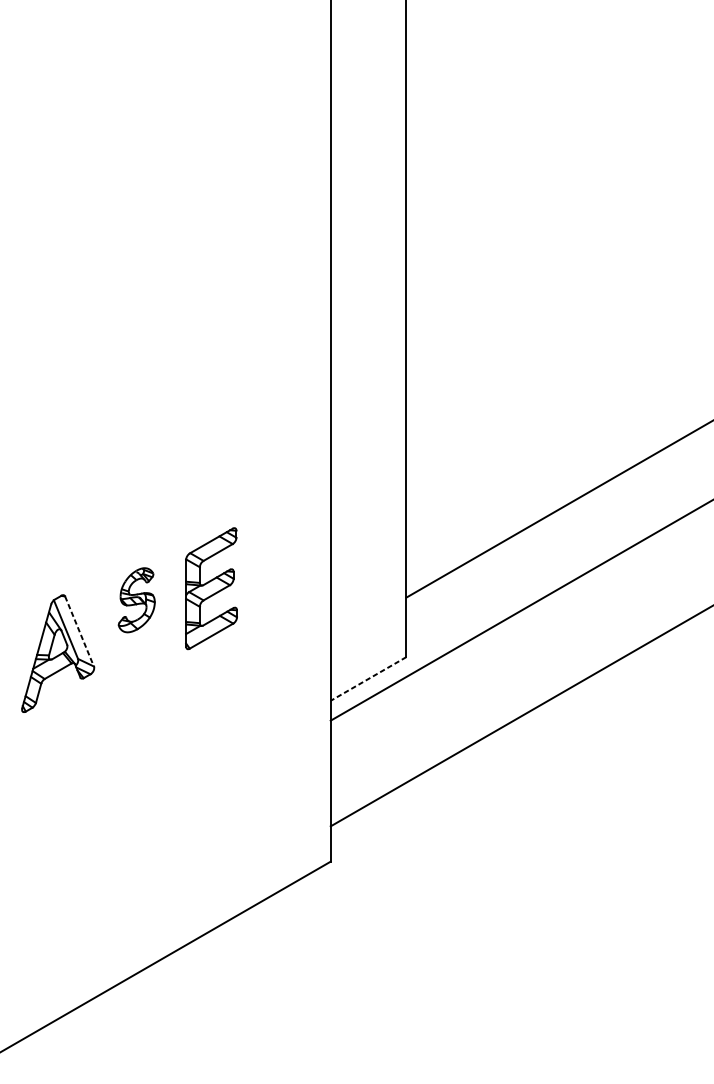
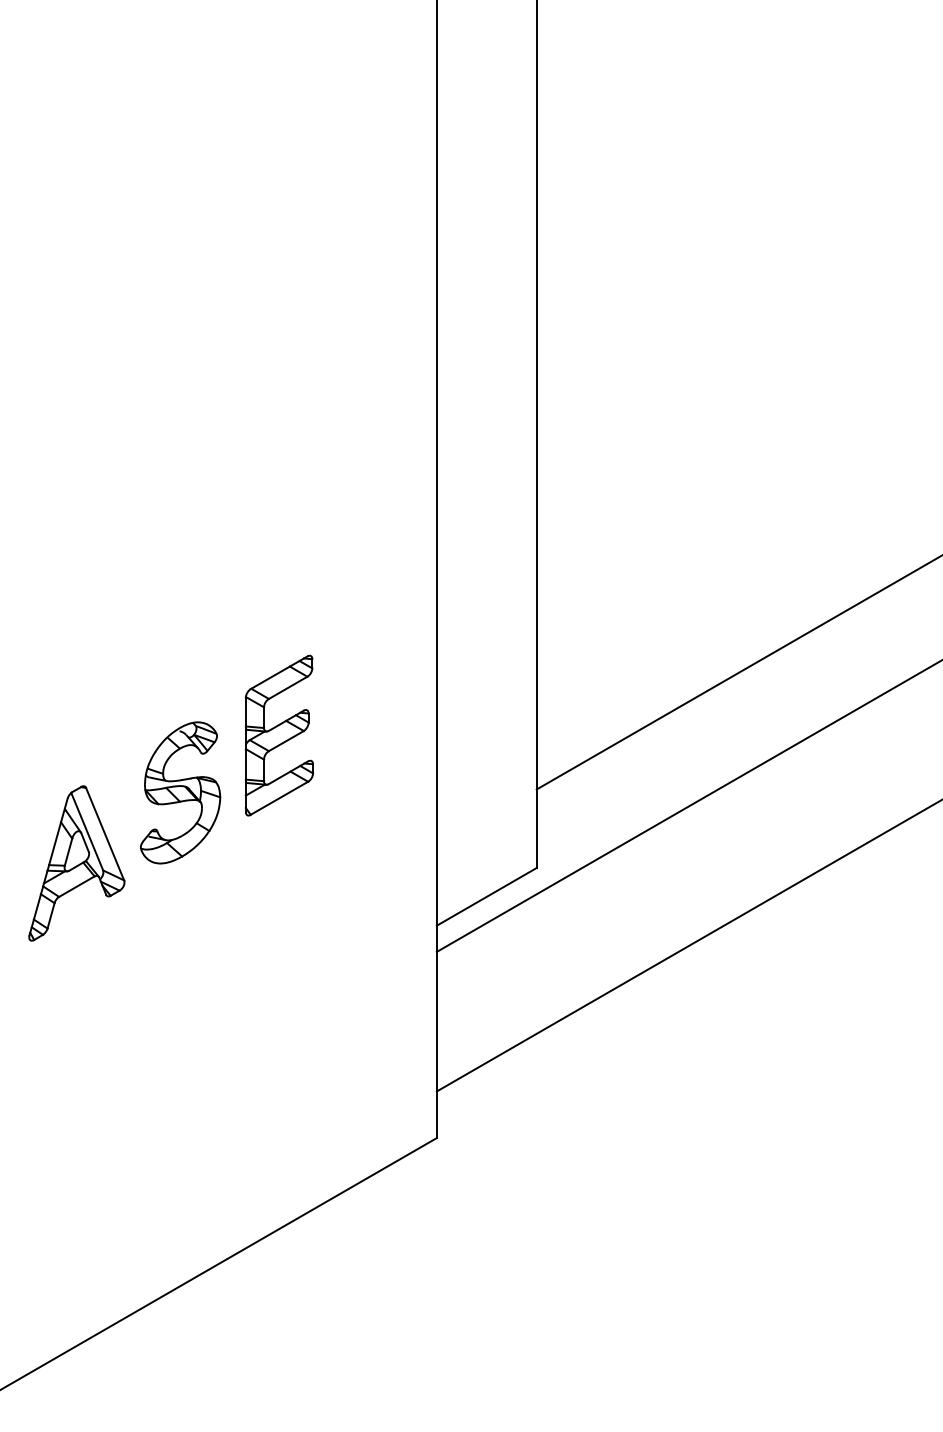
part: (210, 588) -> (278, 735), moved
part: (136, 599) -> (180, 792), size x1.67
line: (79, 631) -> (105, 834), dashed -> solid
line: (368, 678) -> (486, 896), dashed -> solid

